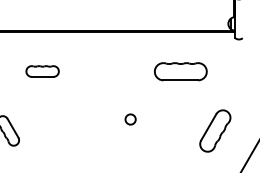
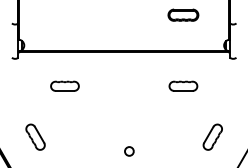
part: (180, 70) -> (183, 85), size x0.62
circle: (130, 119) -> (129, 151), moved
part: (214, 130) -> (212, 136), size x0.71

